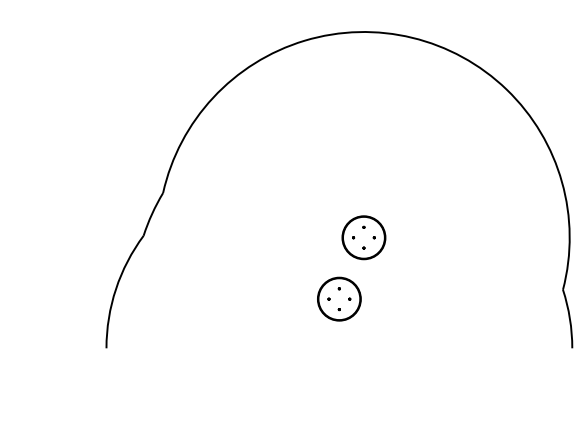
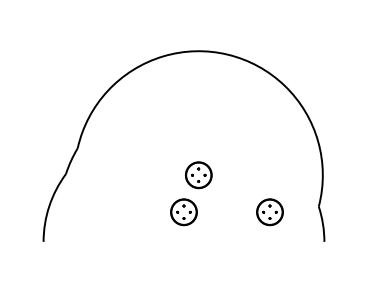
part: (481, 299) -> (269, 212), added

